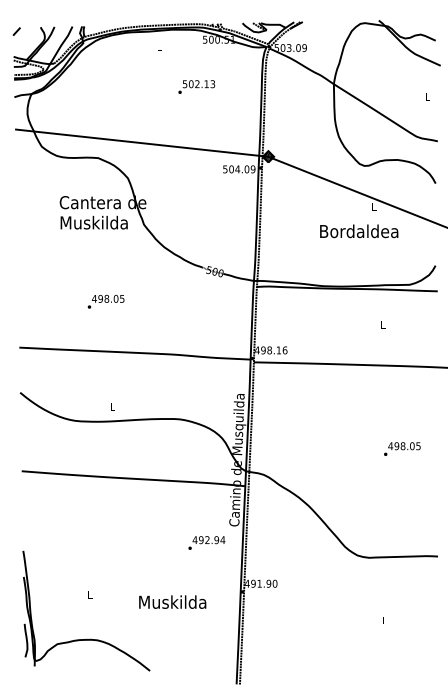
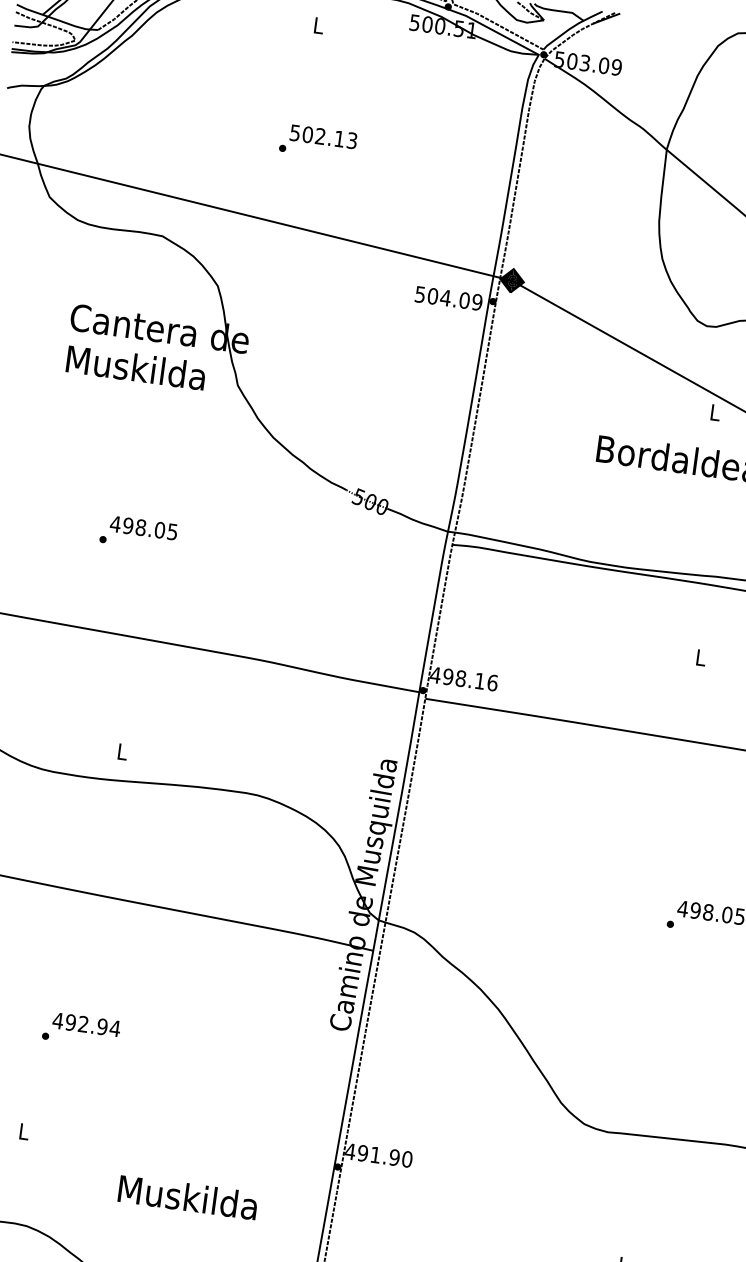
text: (196, 86) -> (317, 140), moved
text: (206, 542) -> (80, 1028), moved
text: (172, 601) -> (187, 1196), moved

